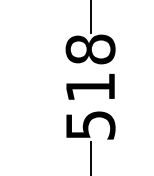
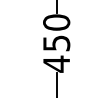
text: (90, 87) -> (56, 43), 518 -> 450

